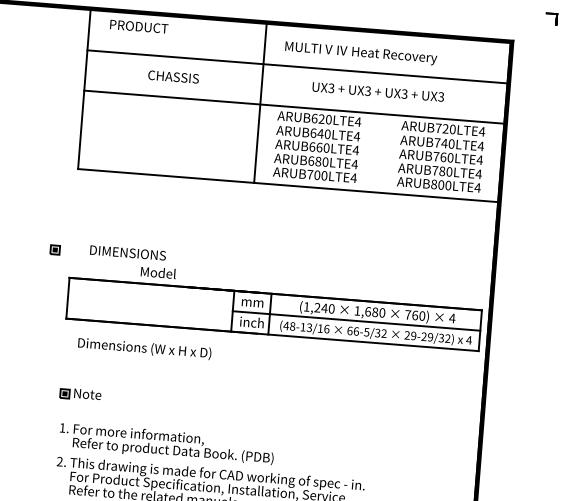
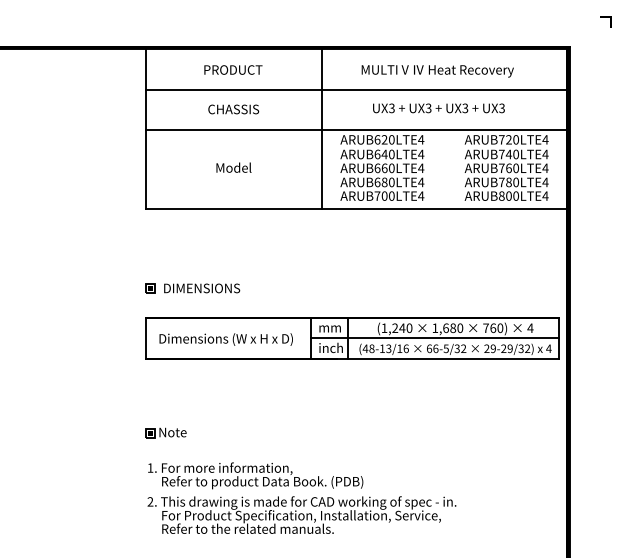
text: (139, 26) -> (233, 69), moved
text: (360, 53) -> (437, 71), moved
part: (55, 250) -> (150, 288), moved
text: (158, 272) -> (233, 167), moved
text: (144, 348) -> (225, 339), moved

